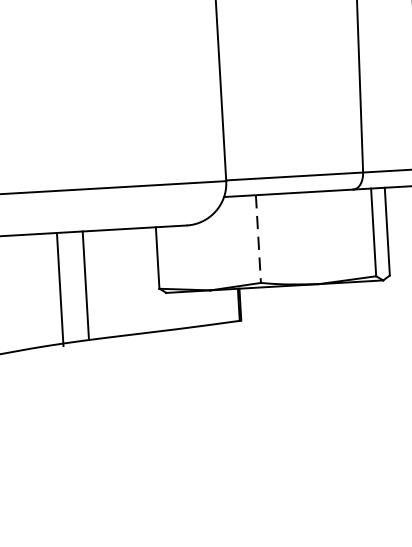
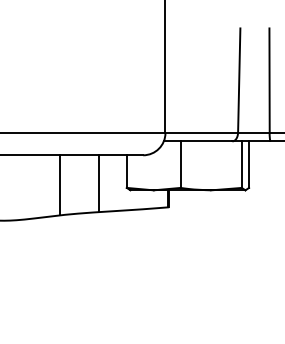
line: (258, 240) -> (180, 165), dashed -> solid
line: (86, 284) -> (99, 183), moved
line: (60, 289) -> (60, 185), moved

